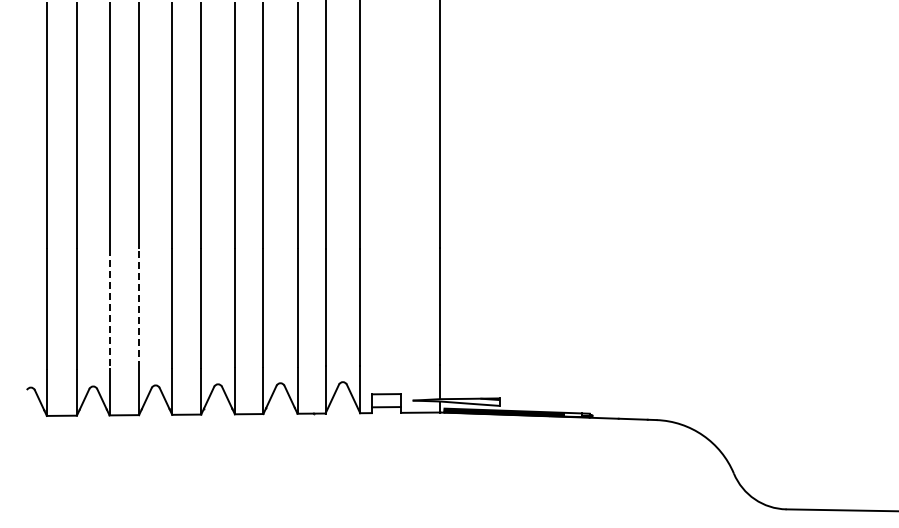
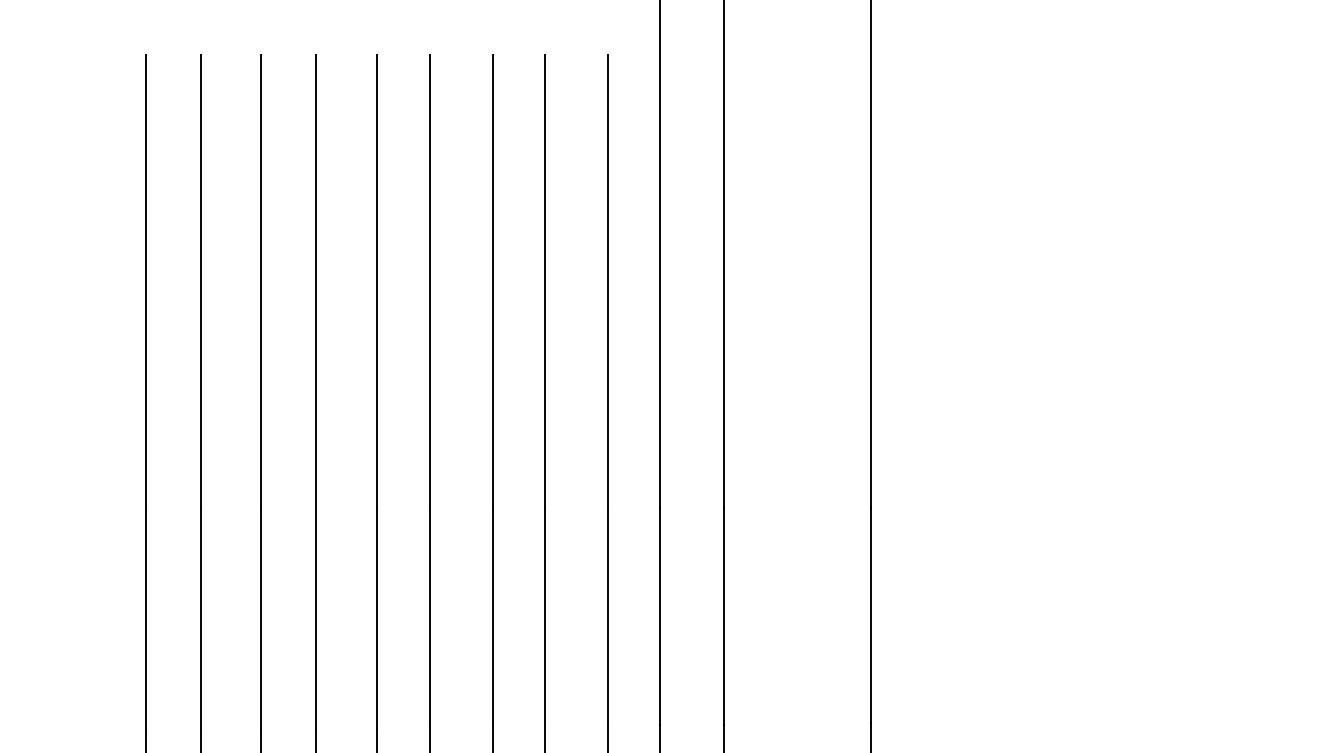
line: (109, 308) -> (261, 618), dashed -> solid
line: (139, 308) -> (316, 618), dashed -> solid

